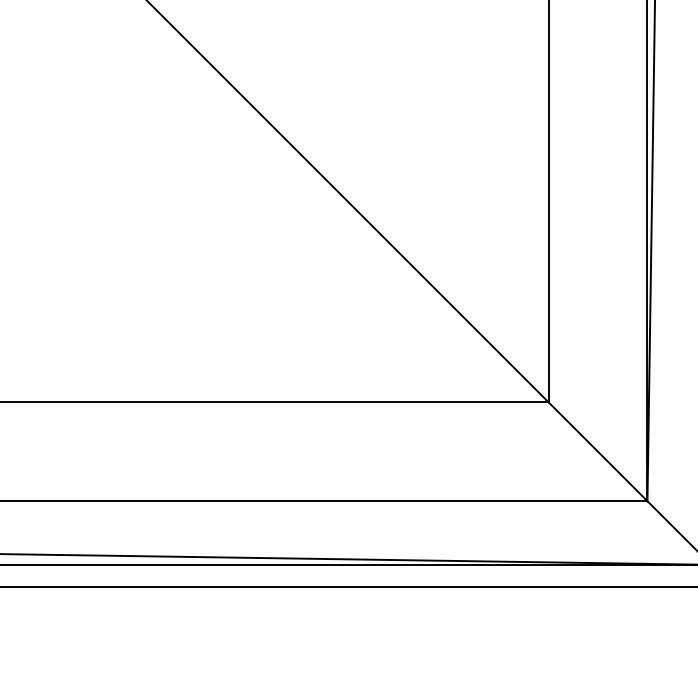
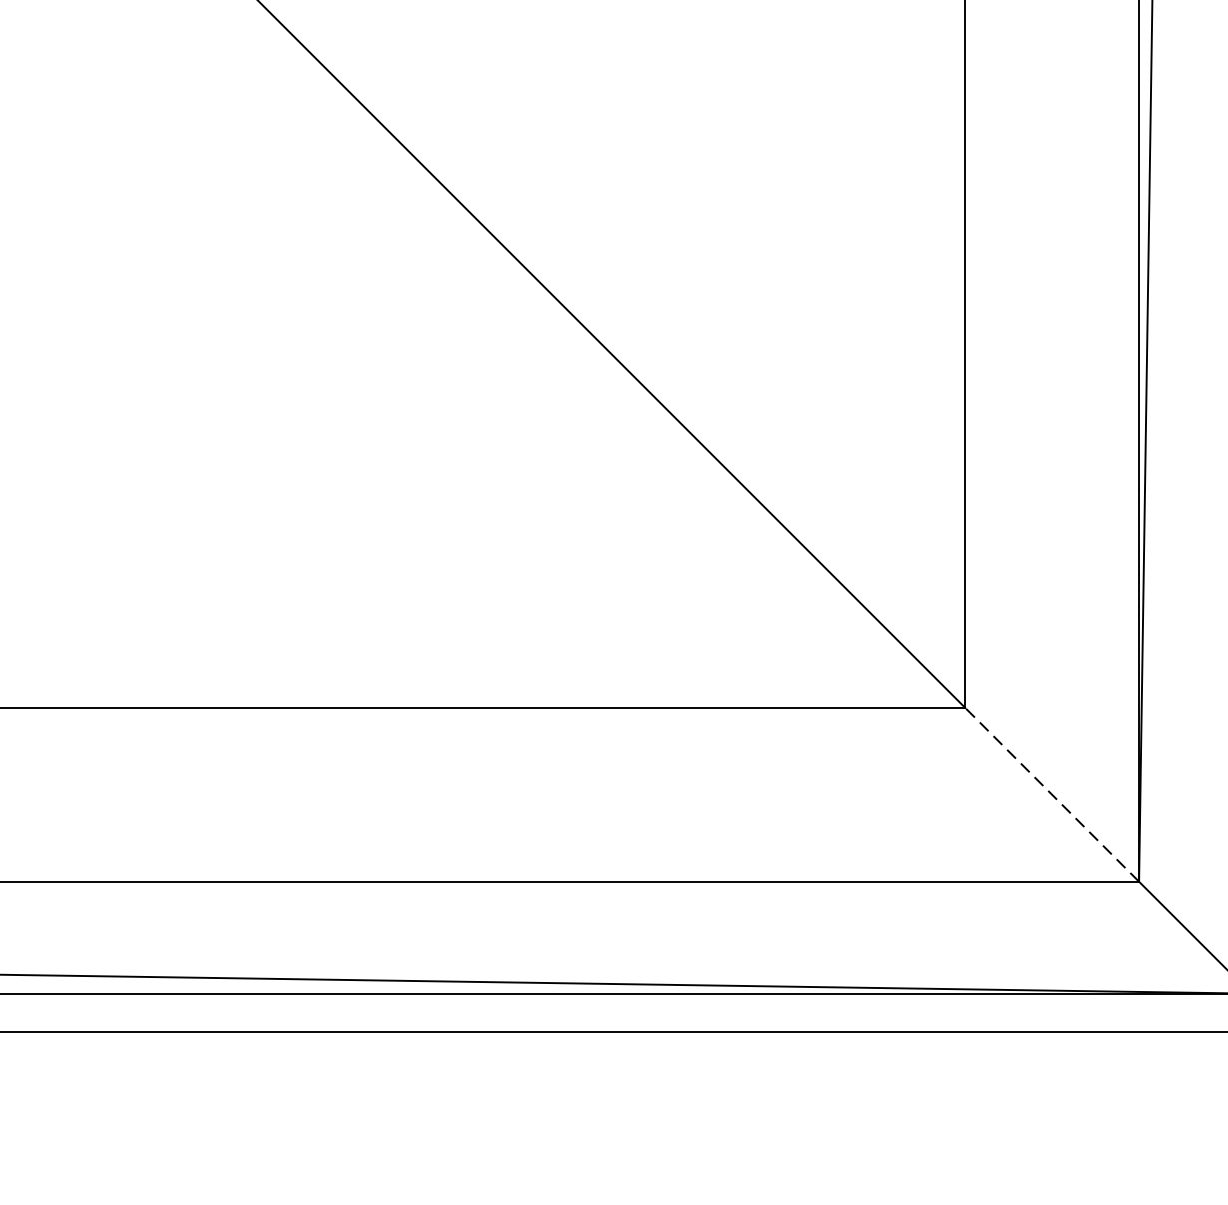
line: (598, 451) -> (1052, 794), solid -> dashed

